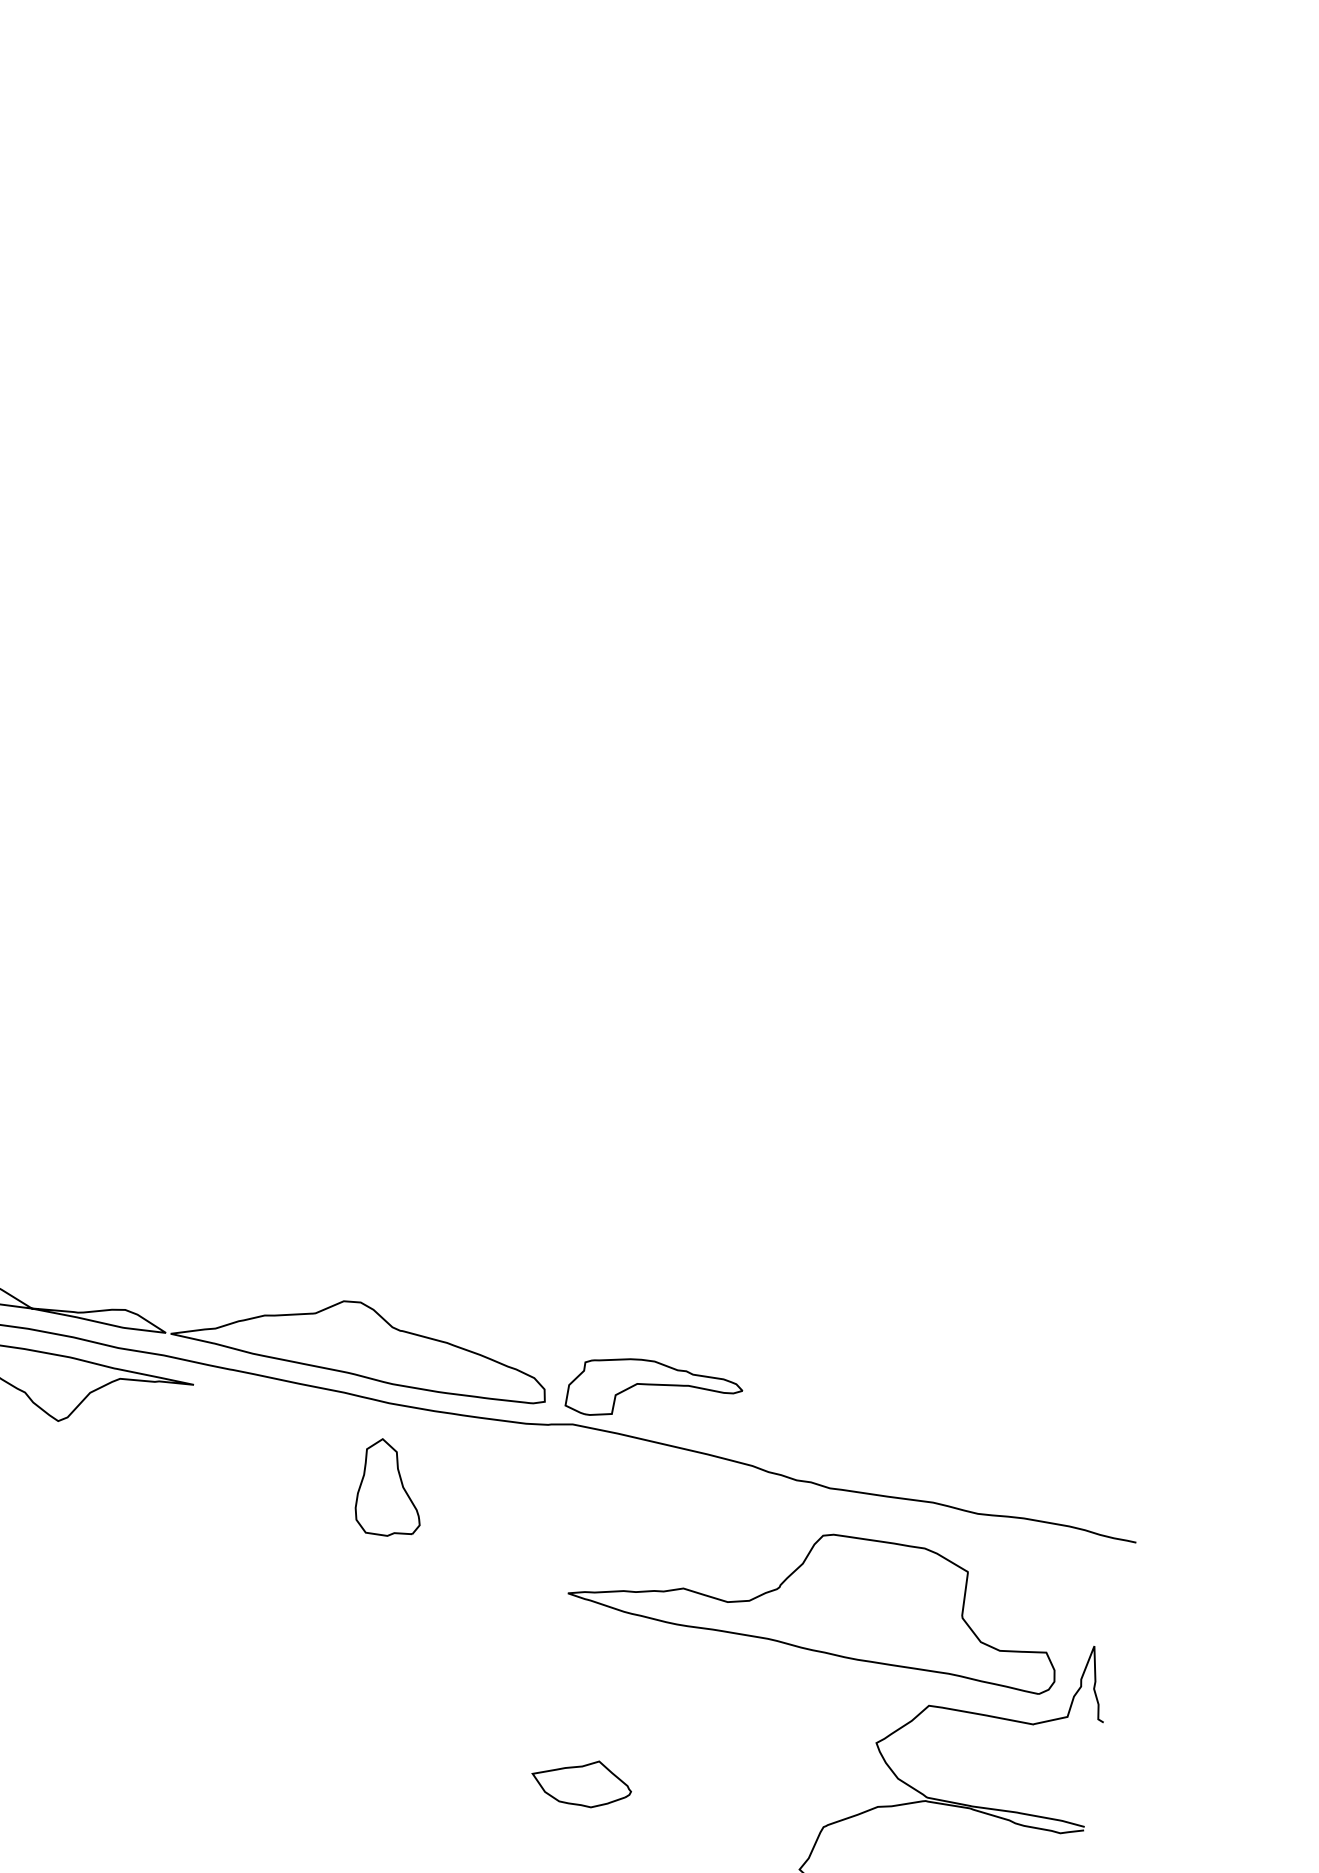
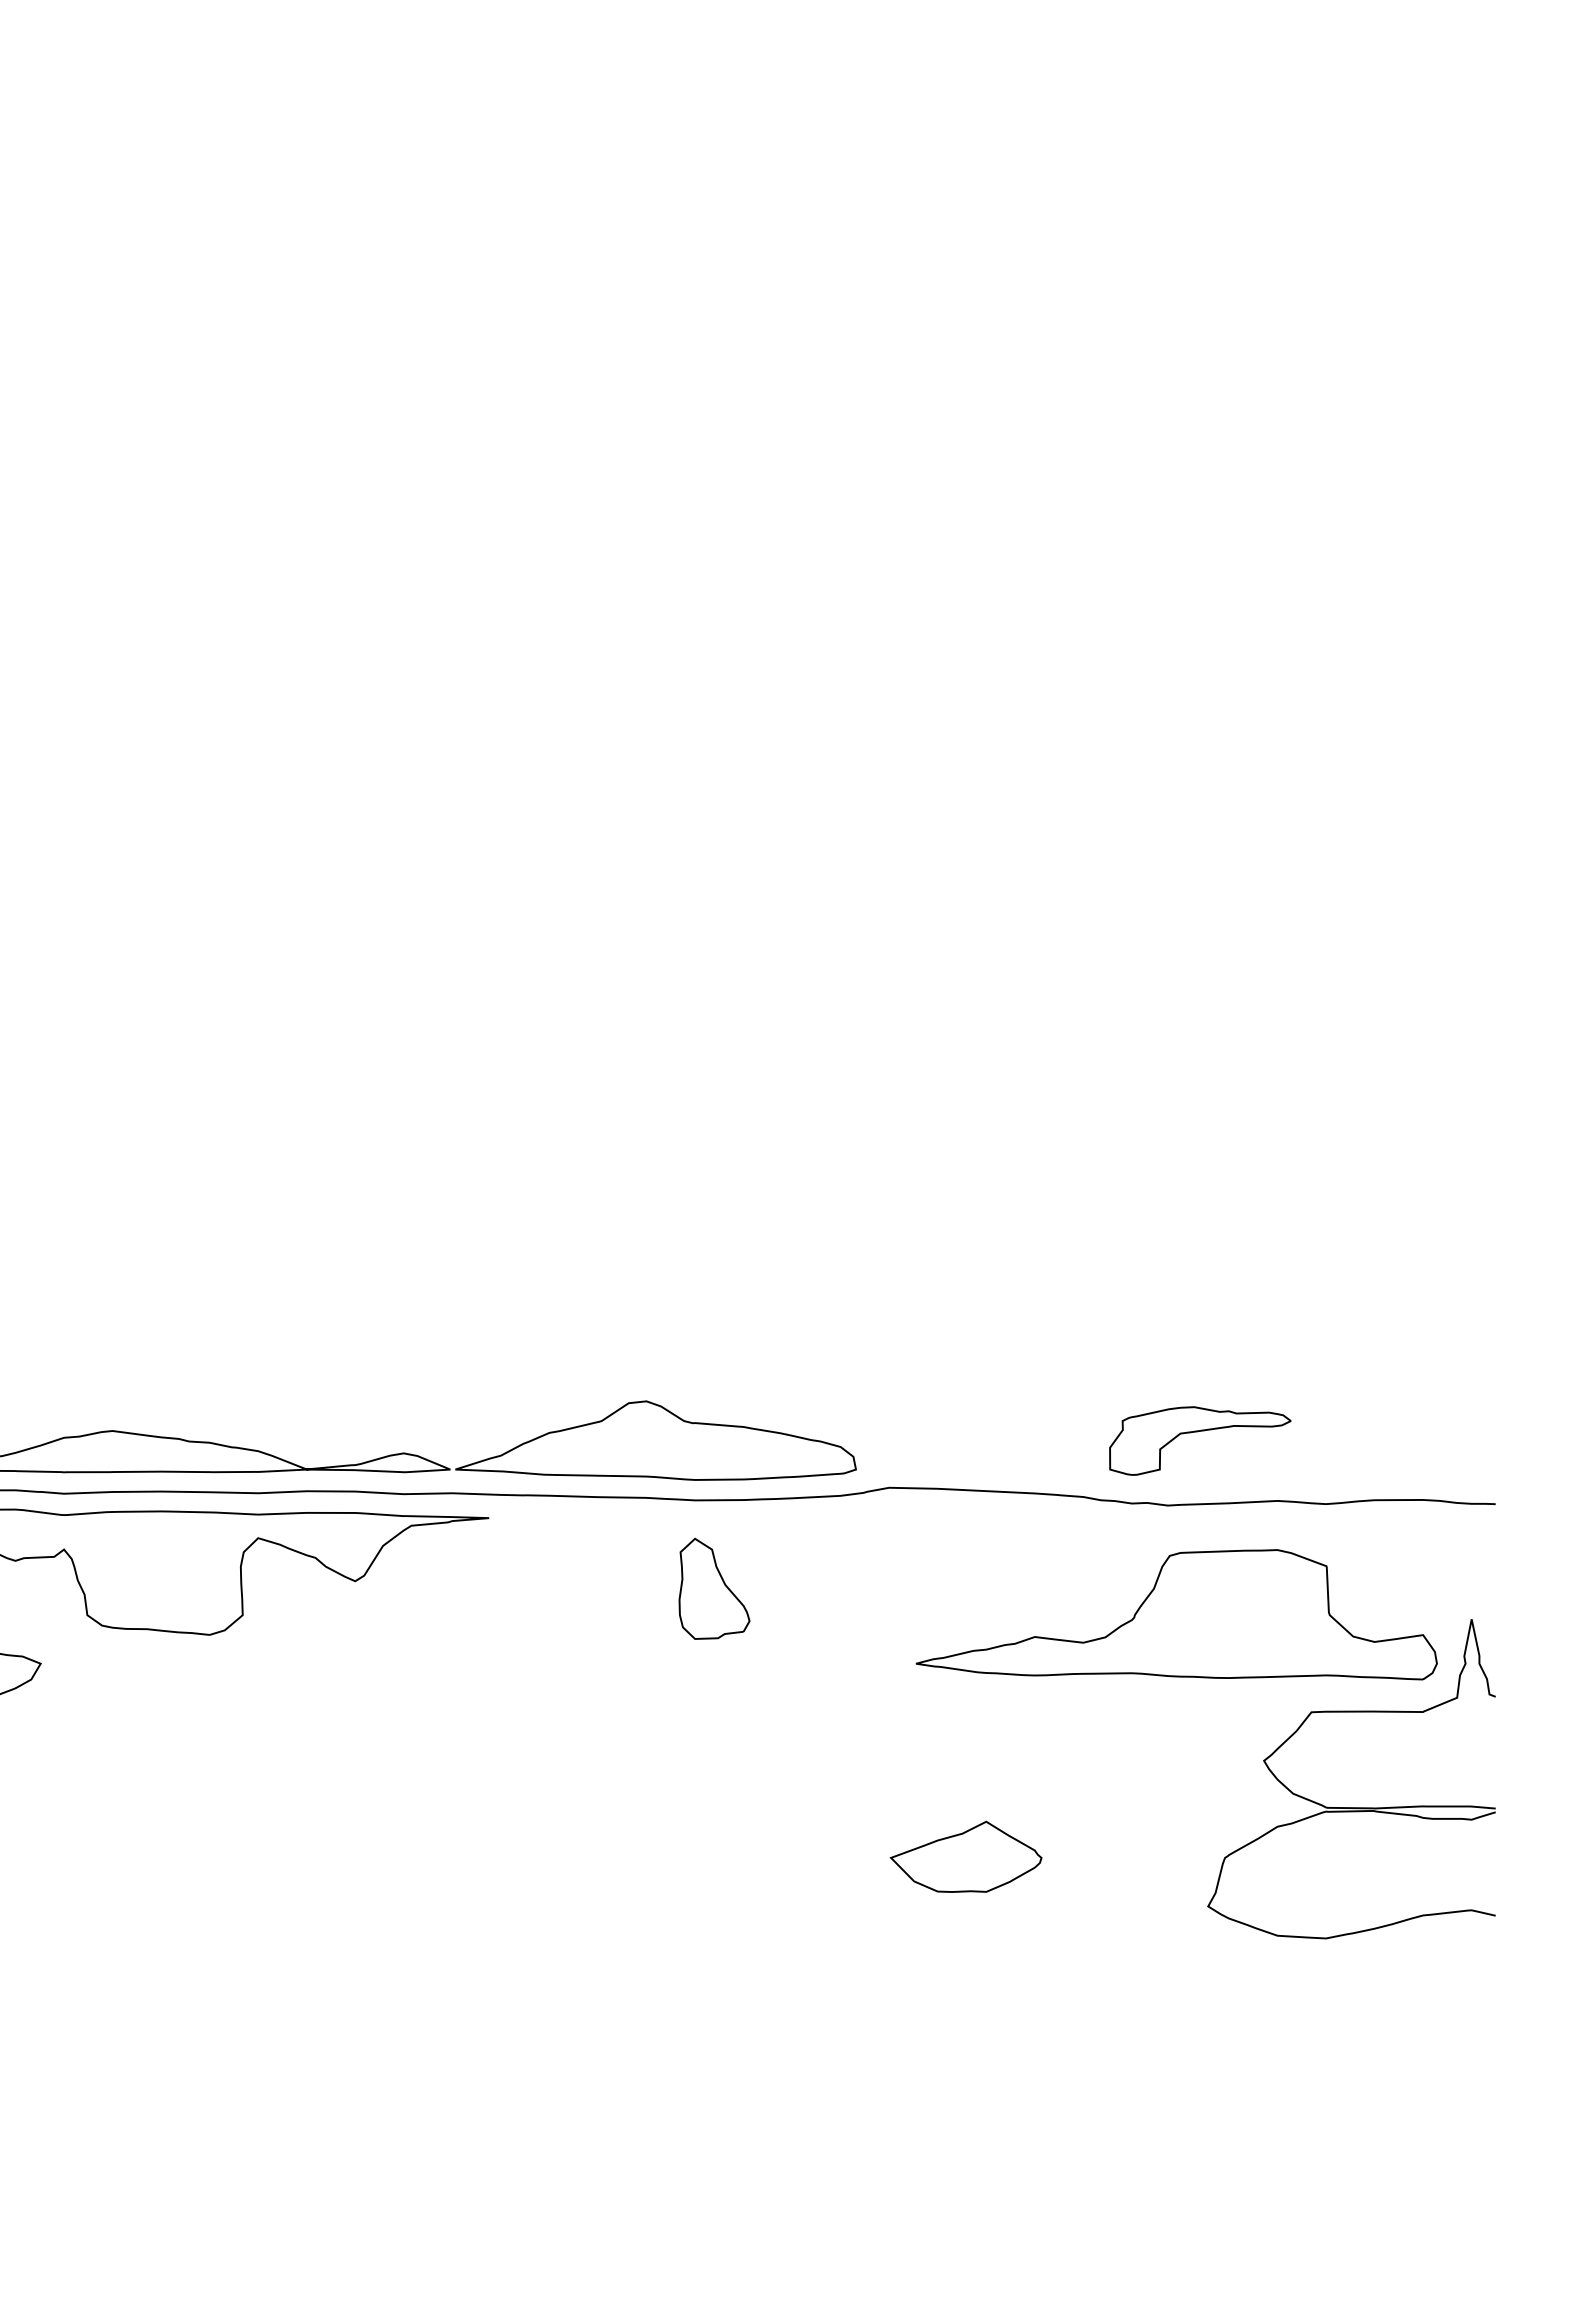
part: (654, 1385) -> (1198, 1432), moved
part: (581, 1781) -> (965, 1856), size x1.43

